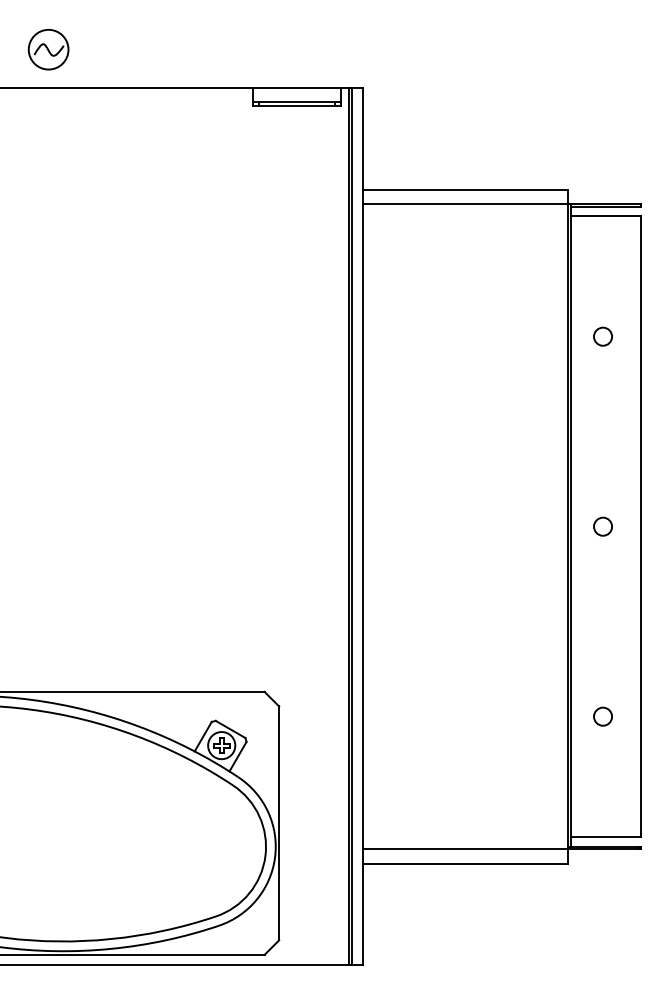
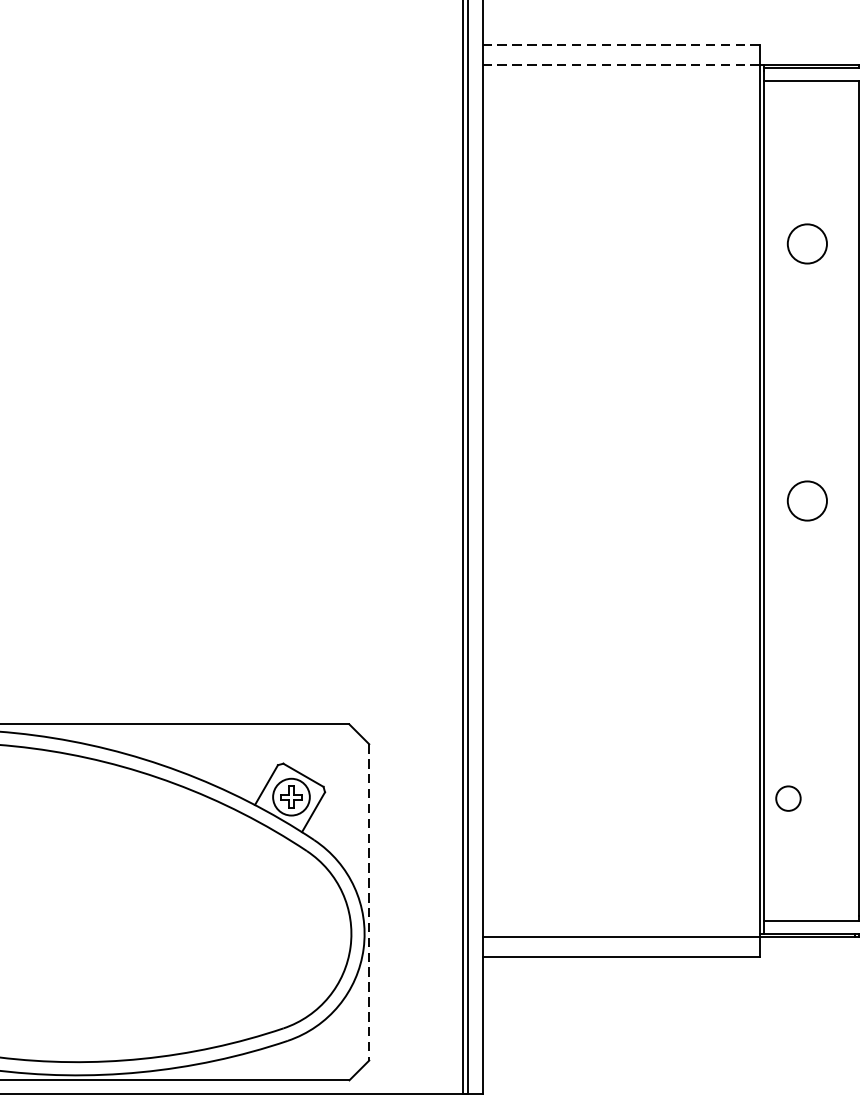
line: (465, 189) -> (621, 44), solid -> dashed
line: (465, 204) -> (621, 65), solid -> dashed
circle: (603, 336) -> (807, 243), size x1.6
circle: (603, 526) -> (807, 500), size x1.6
circle: (602, 716) -> (787, 798), moved
line: (279, 823) -> (369, 902), solid -> dashed

